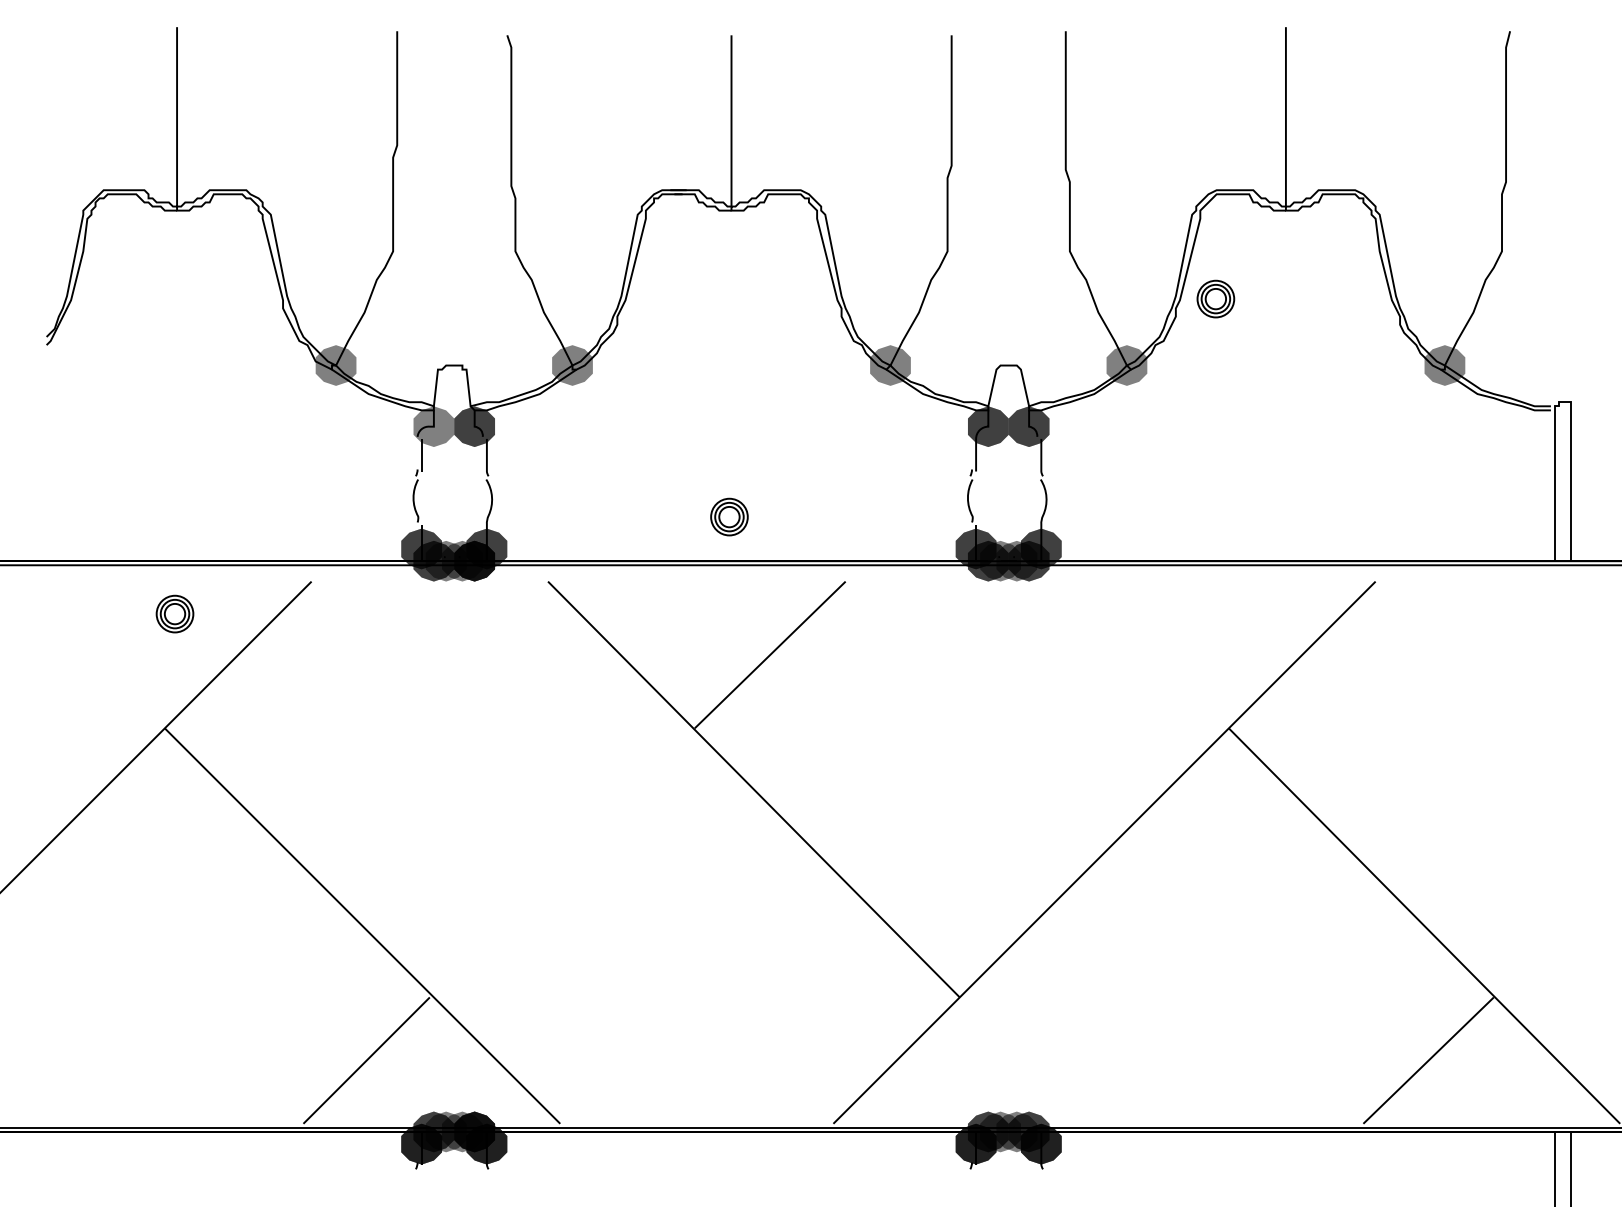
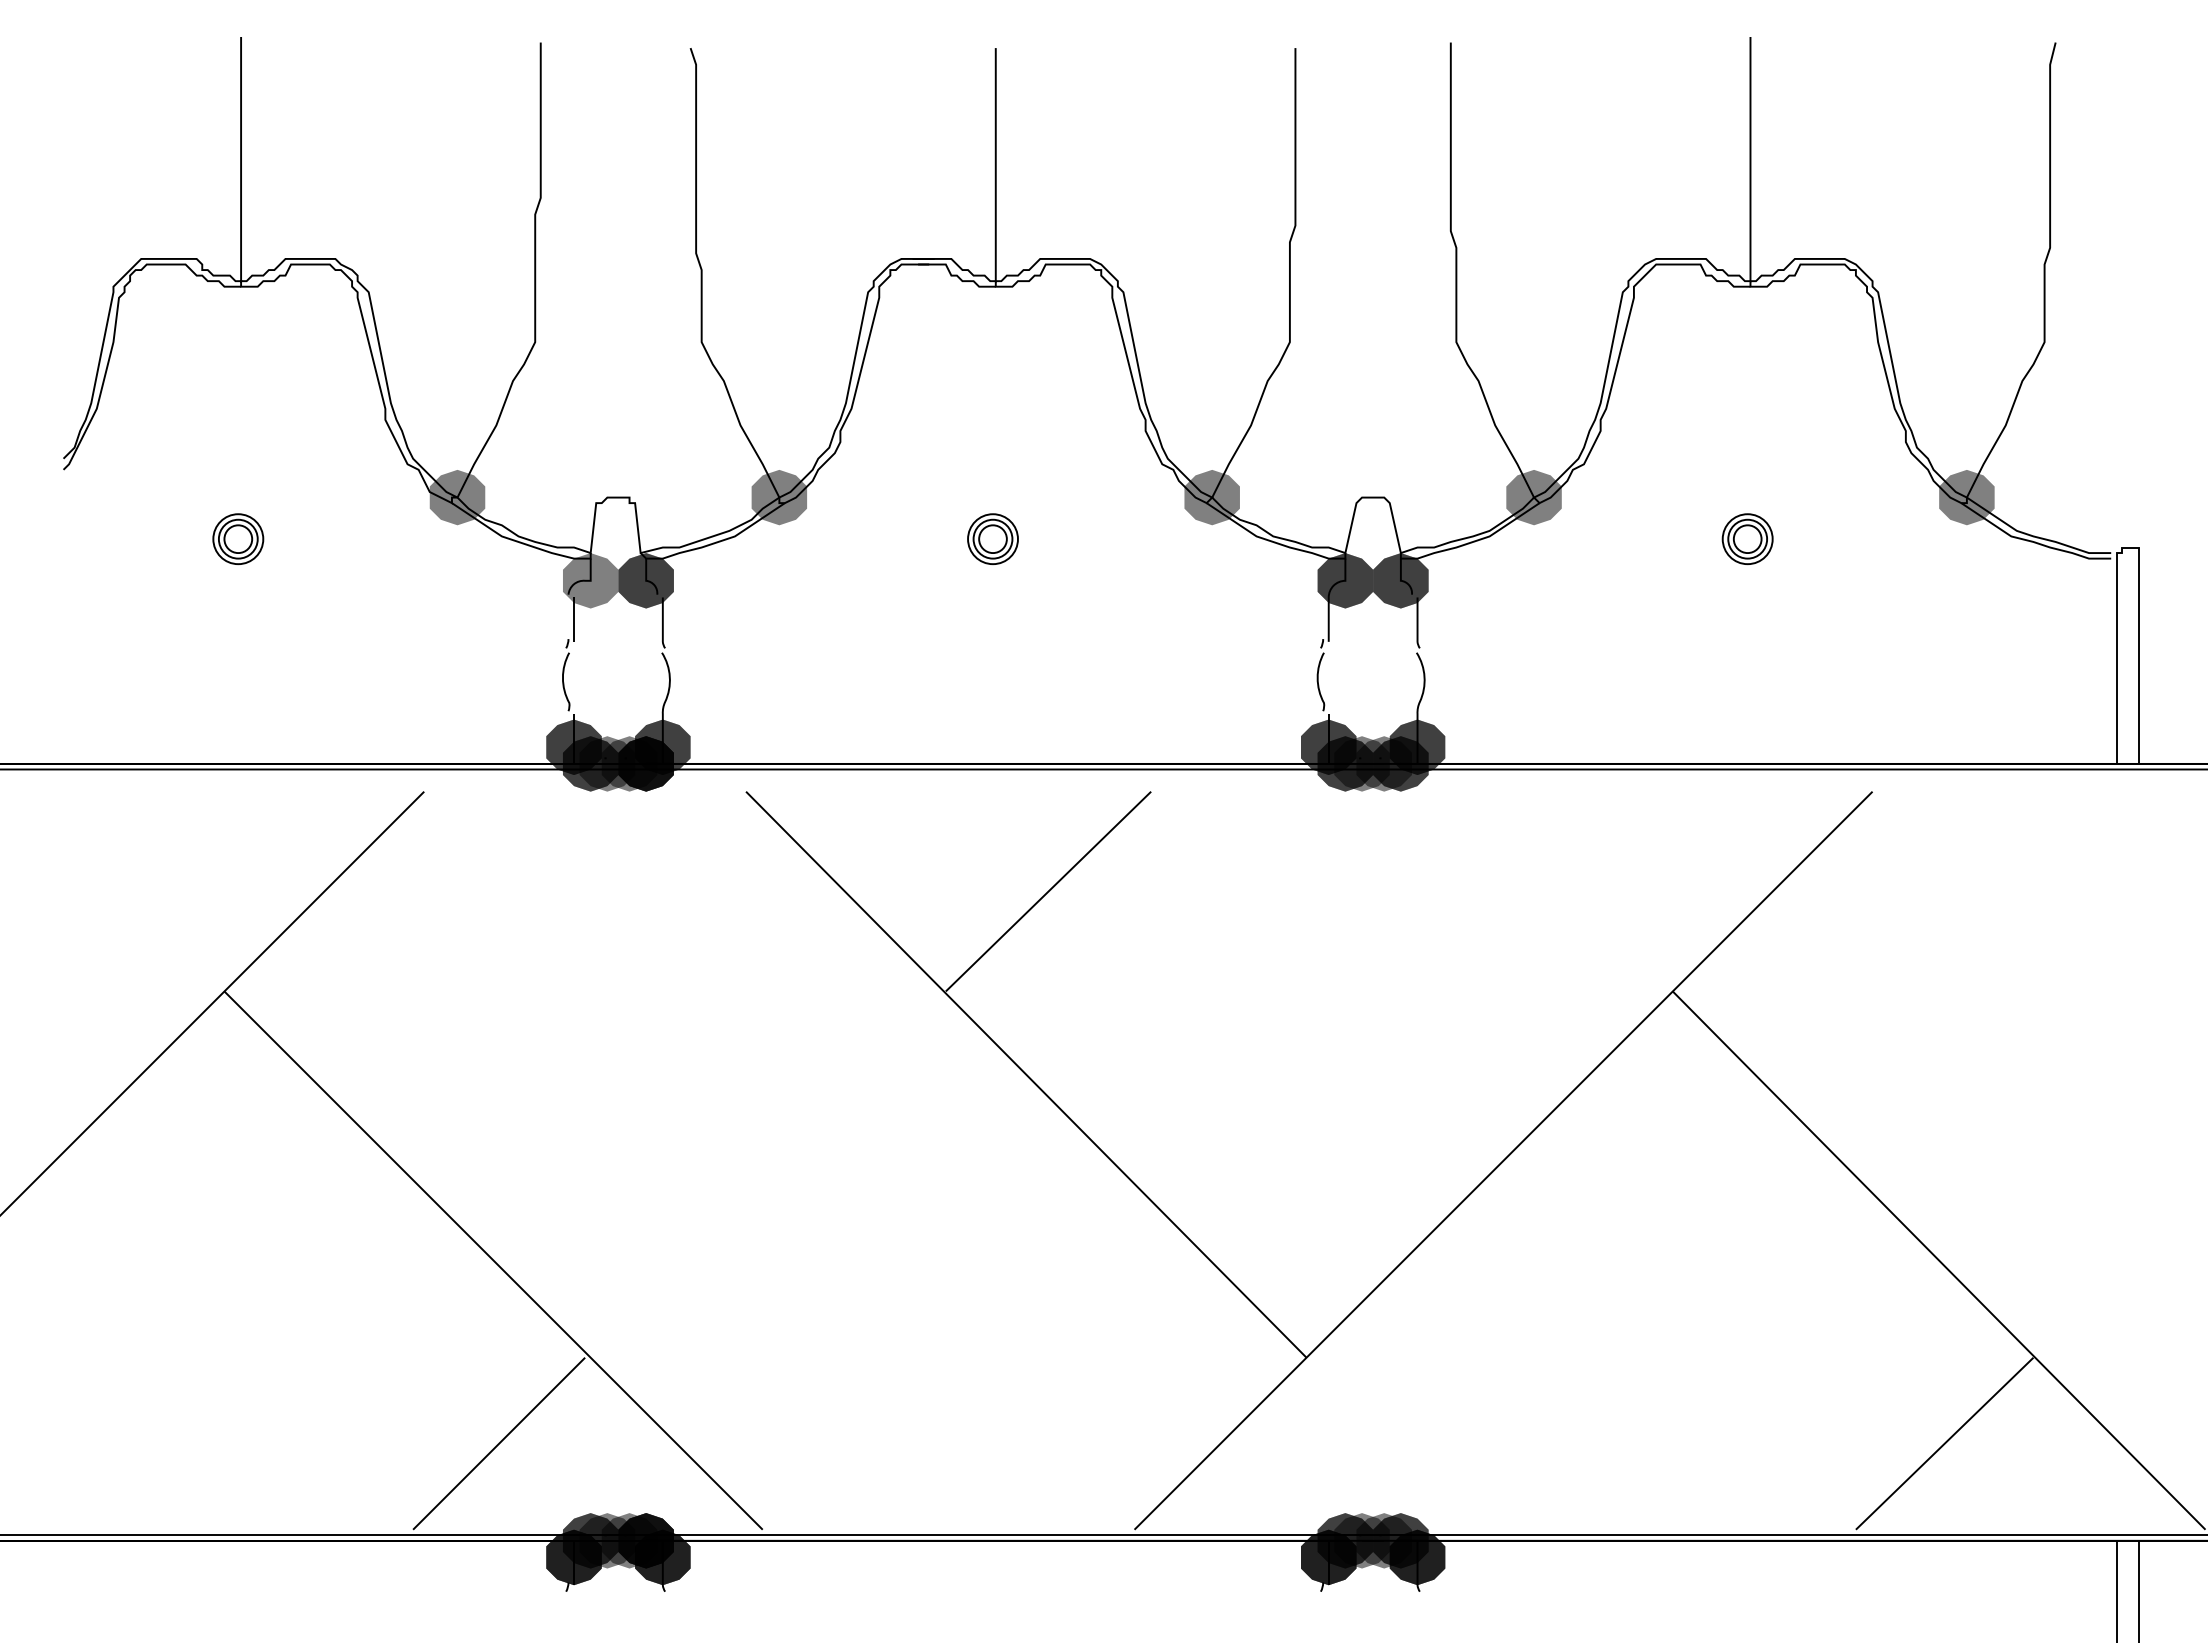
part: (1215, 298) -> (1747, 538), moved
part: (729, 516) -> (993, 538), moved
part: (174, 613) -> (237, 538), moved

